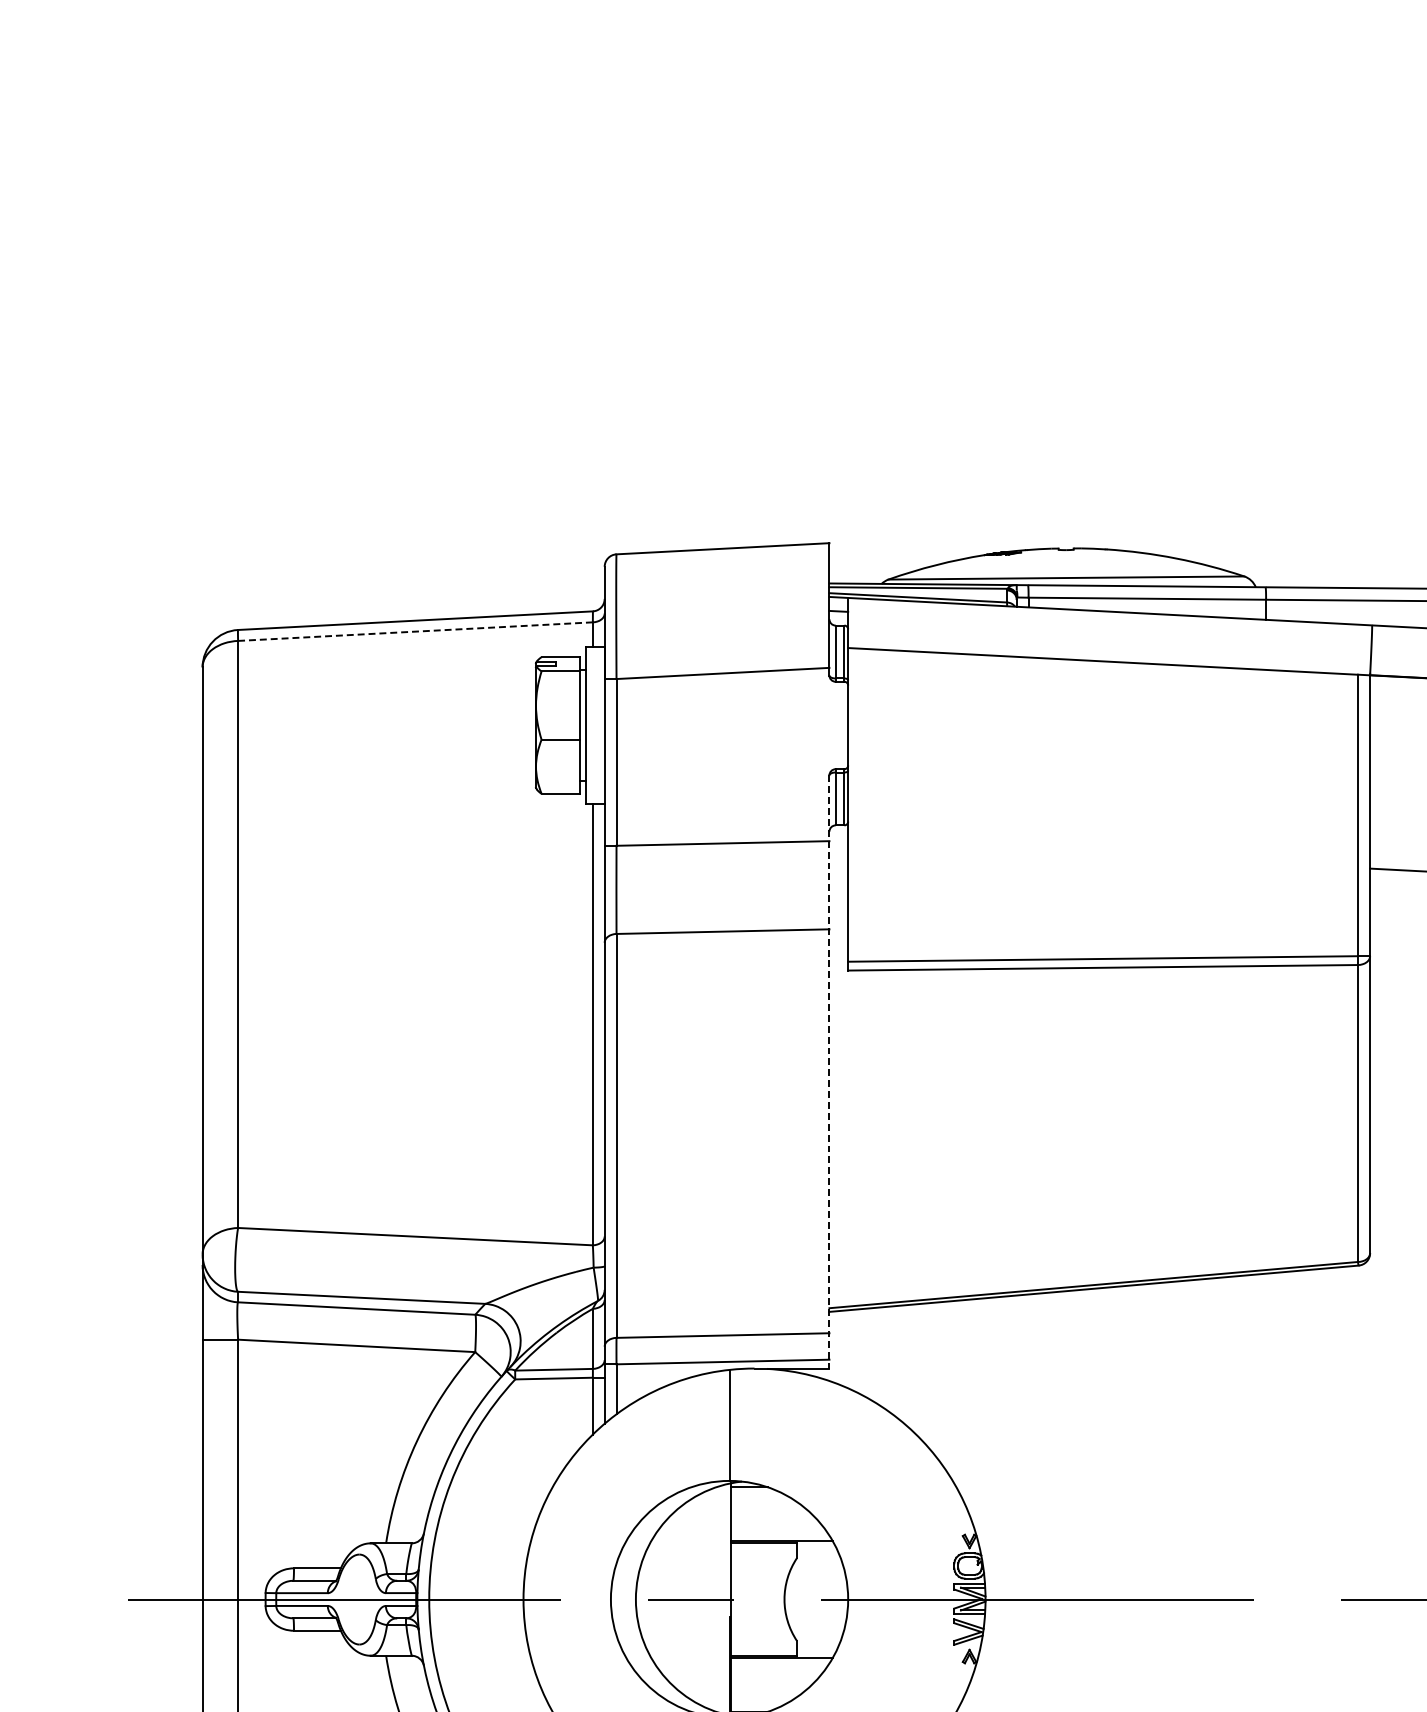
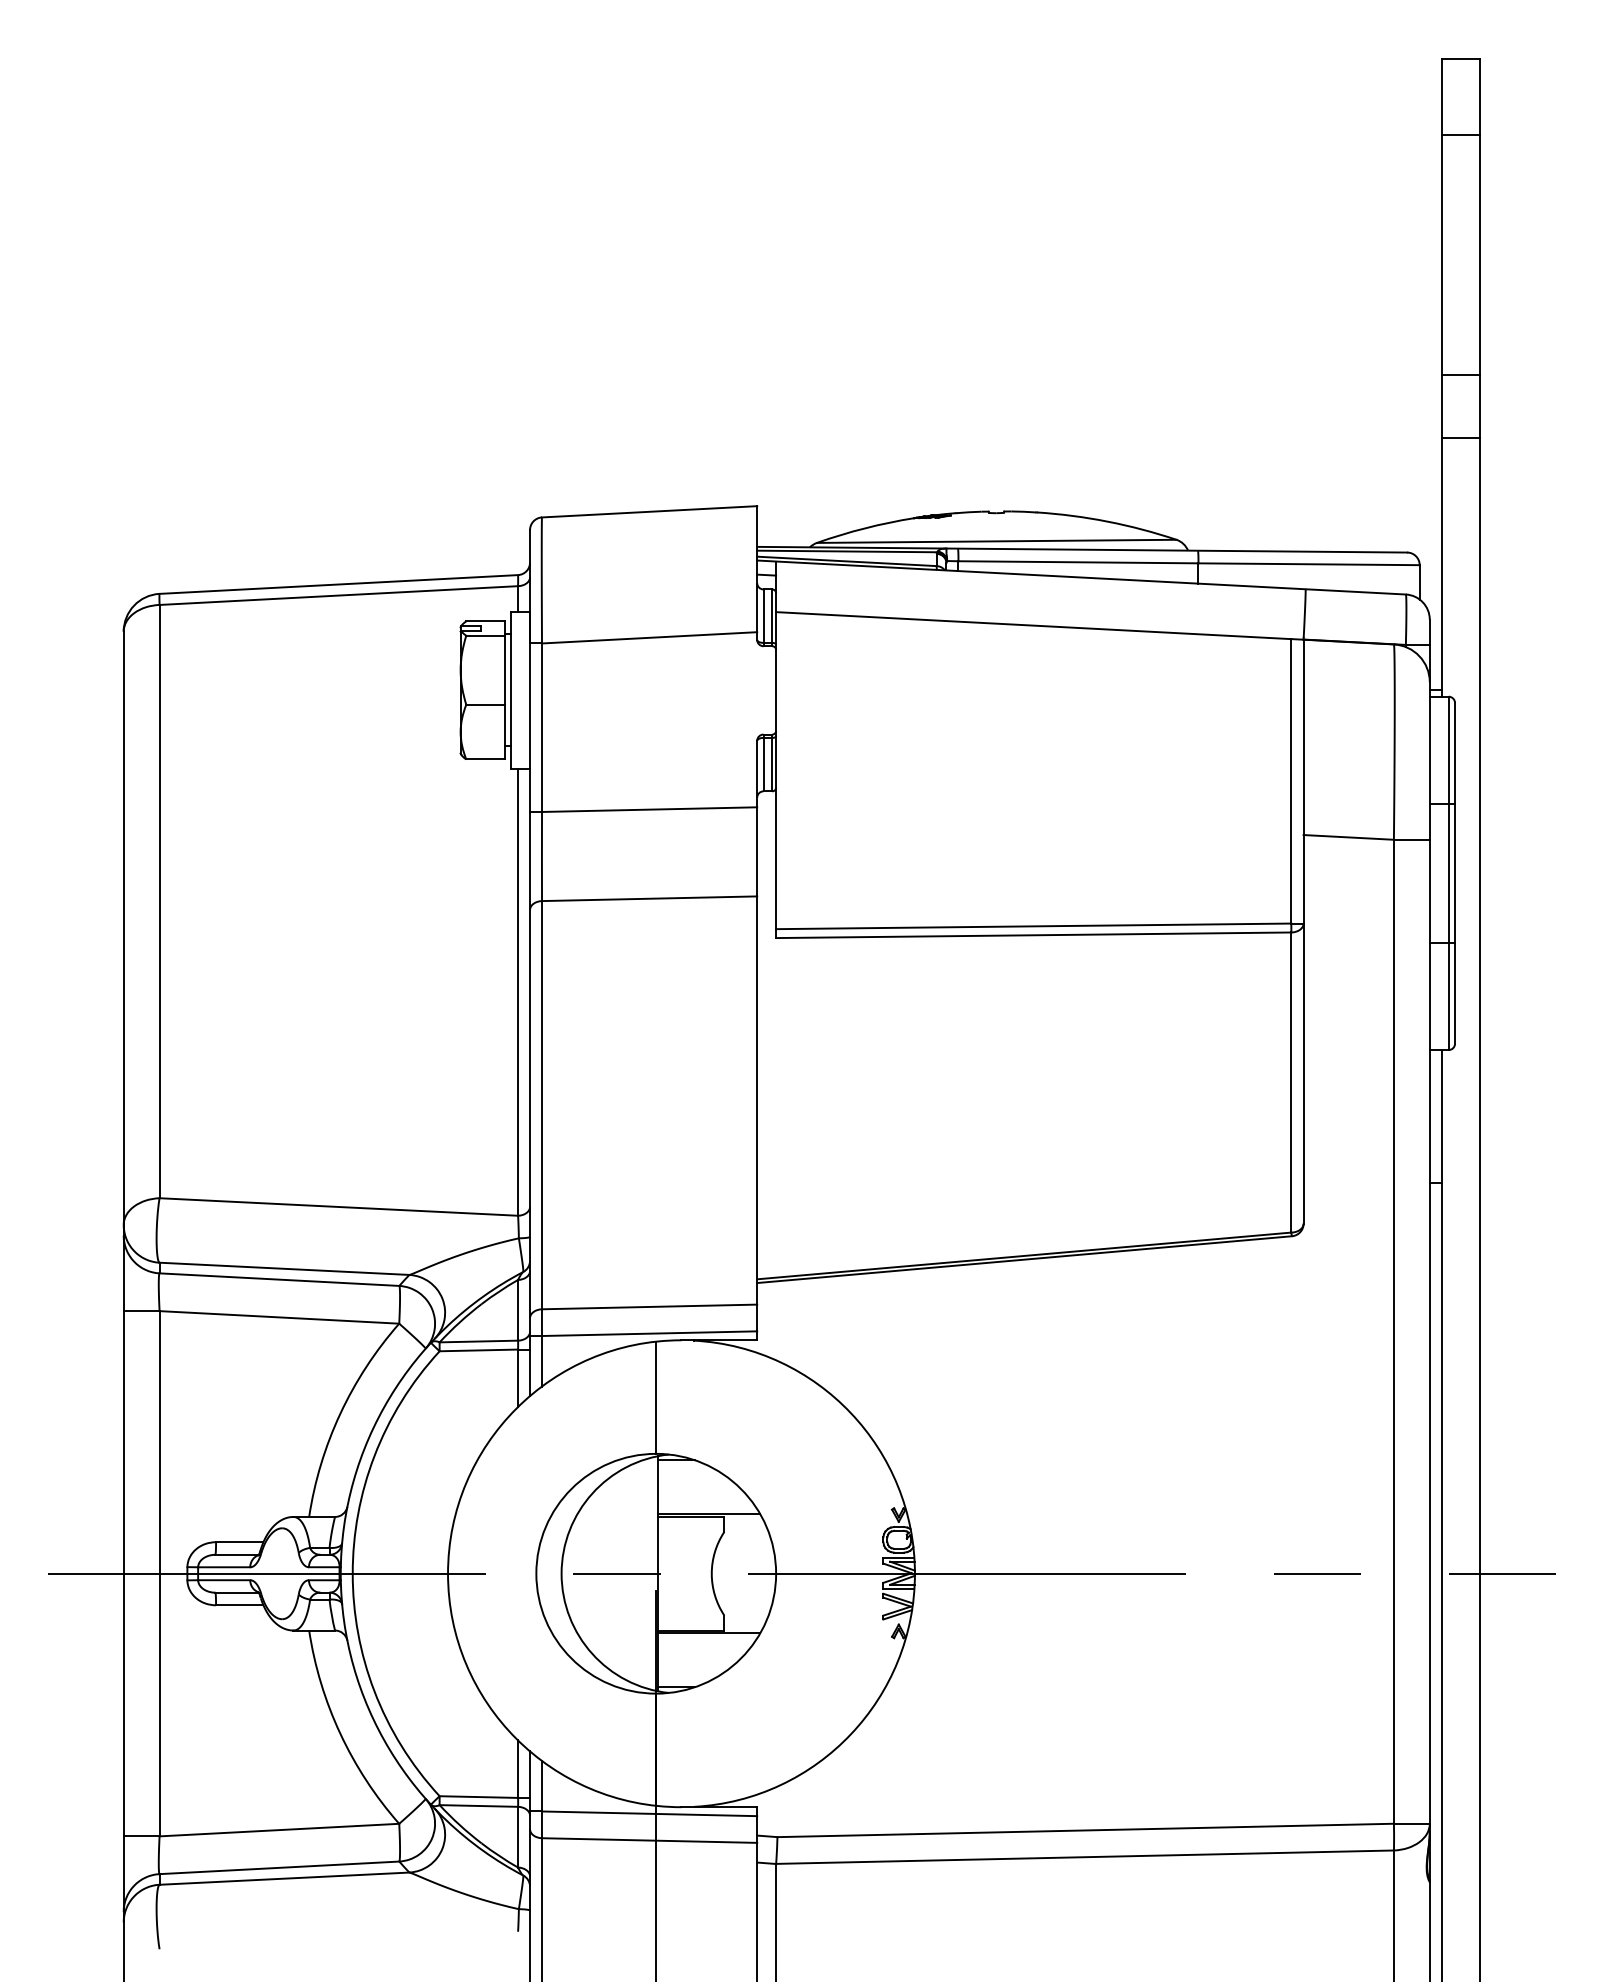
line: (415, 631) -> (338, 595), dashed -> solid
line: (829, 1071) -> (757, 1040), dashed -> solid

